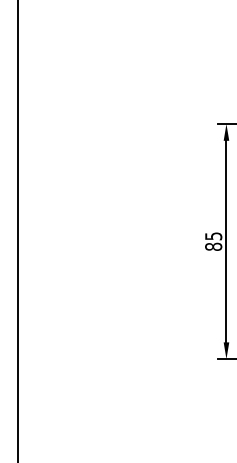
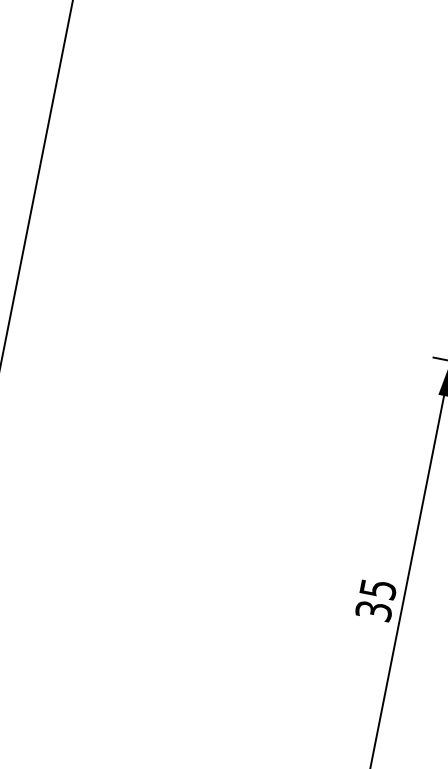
text: (213, 246) -> (373, 610), 85 -> 35

